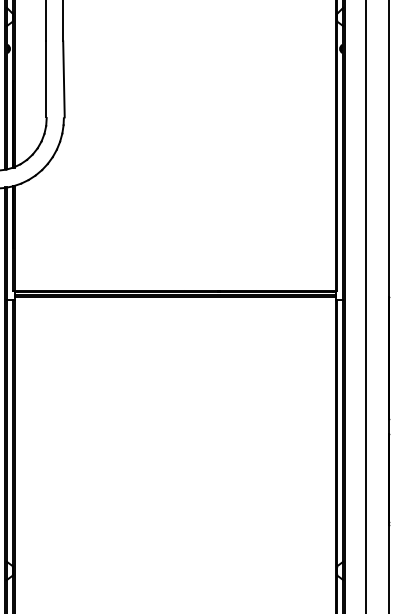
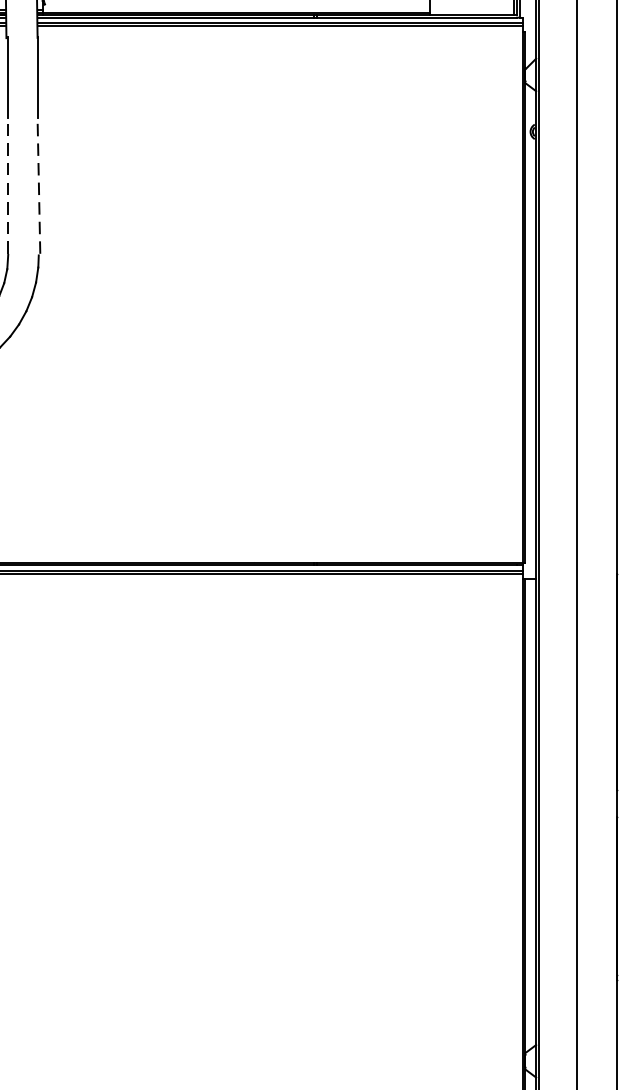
line: (46, 78) -> (7, 184), solid -> dashed
line: (63, 78) -> (38, 184), solid -> dashed

